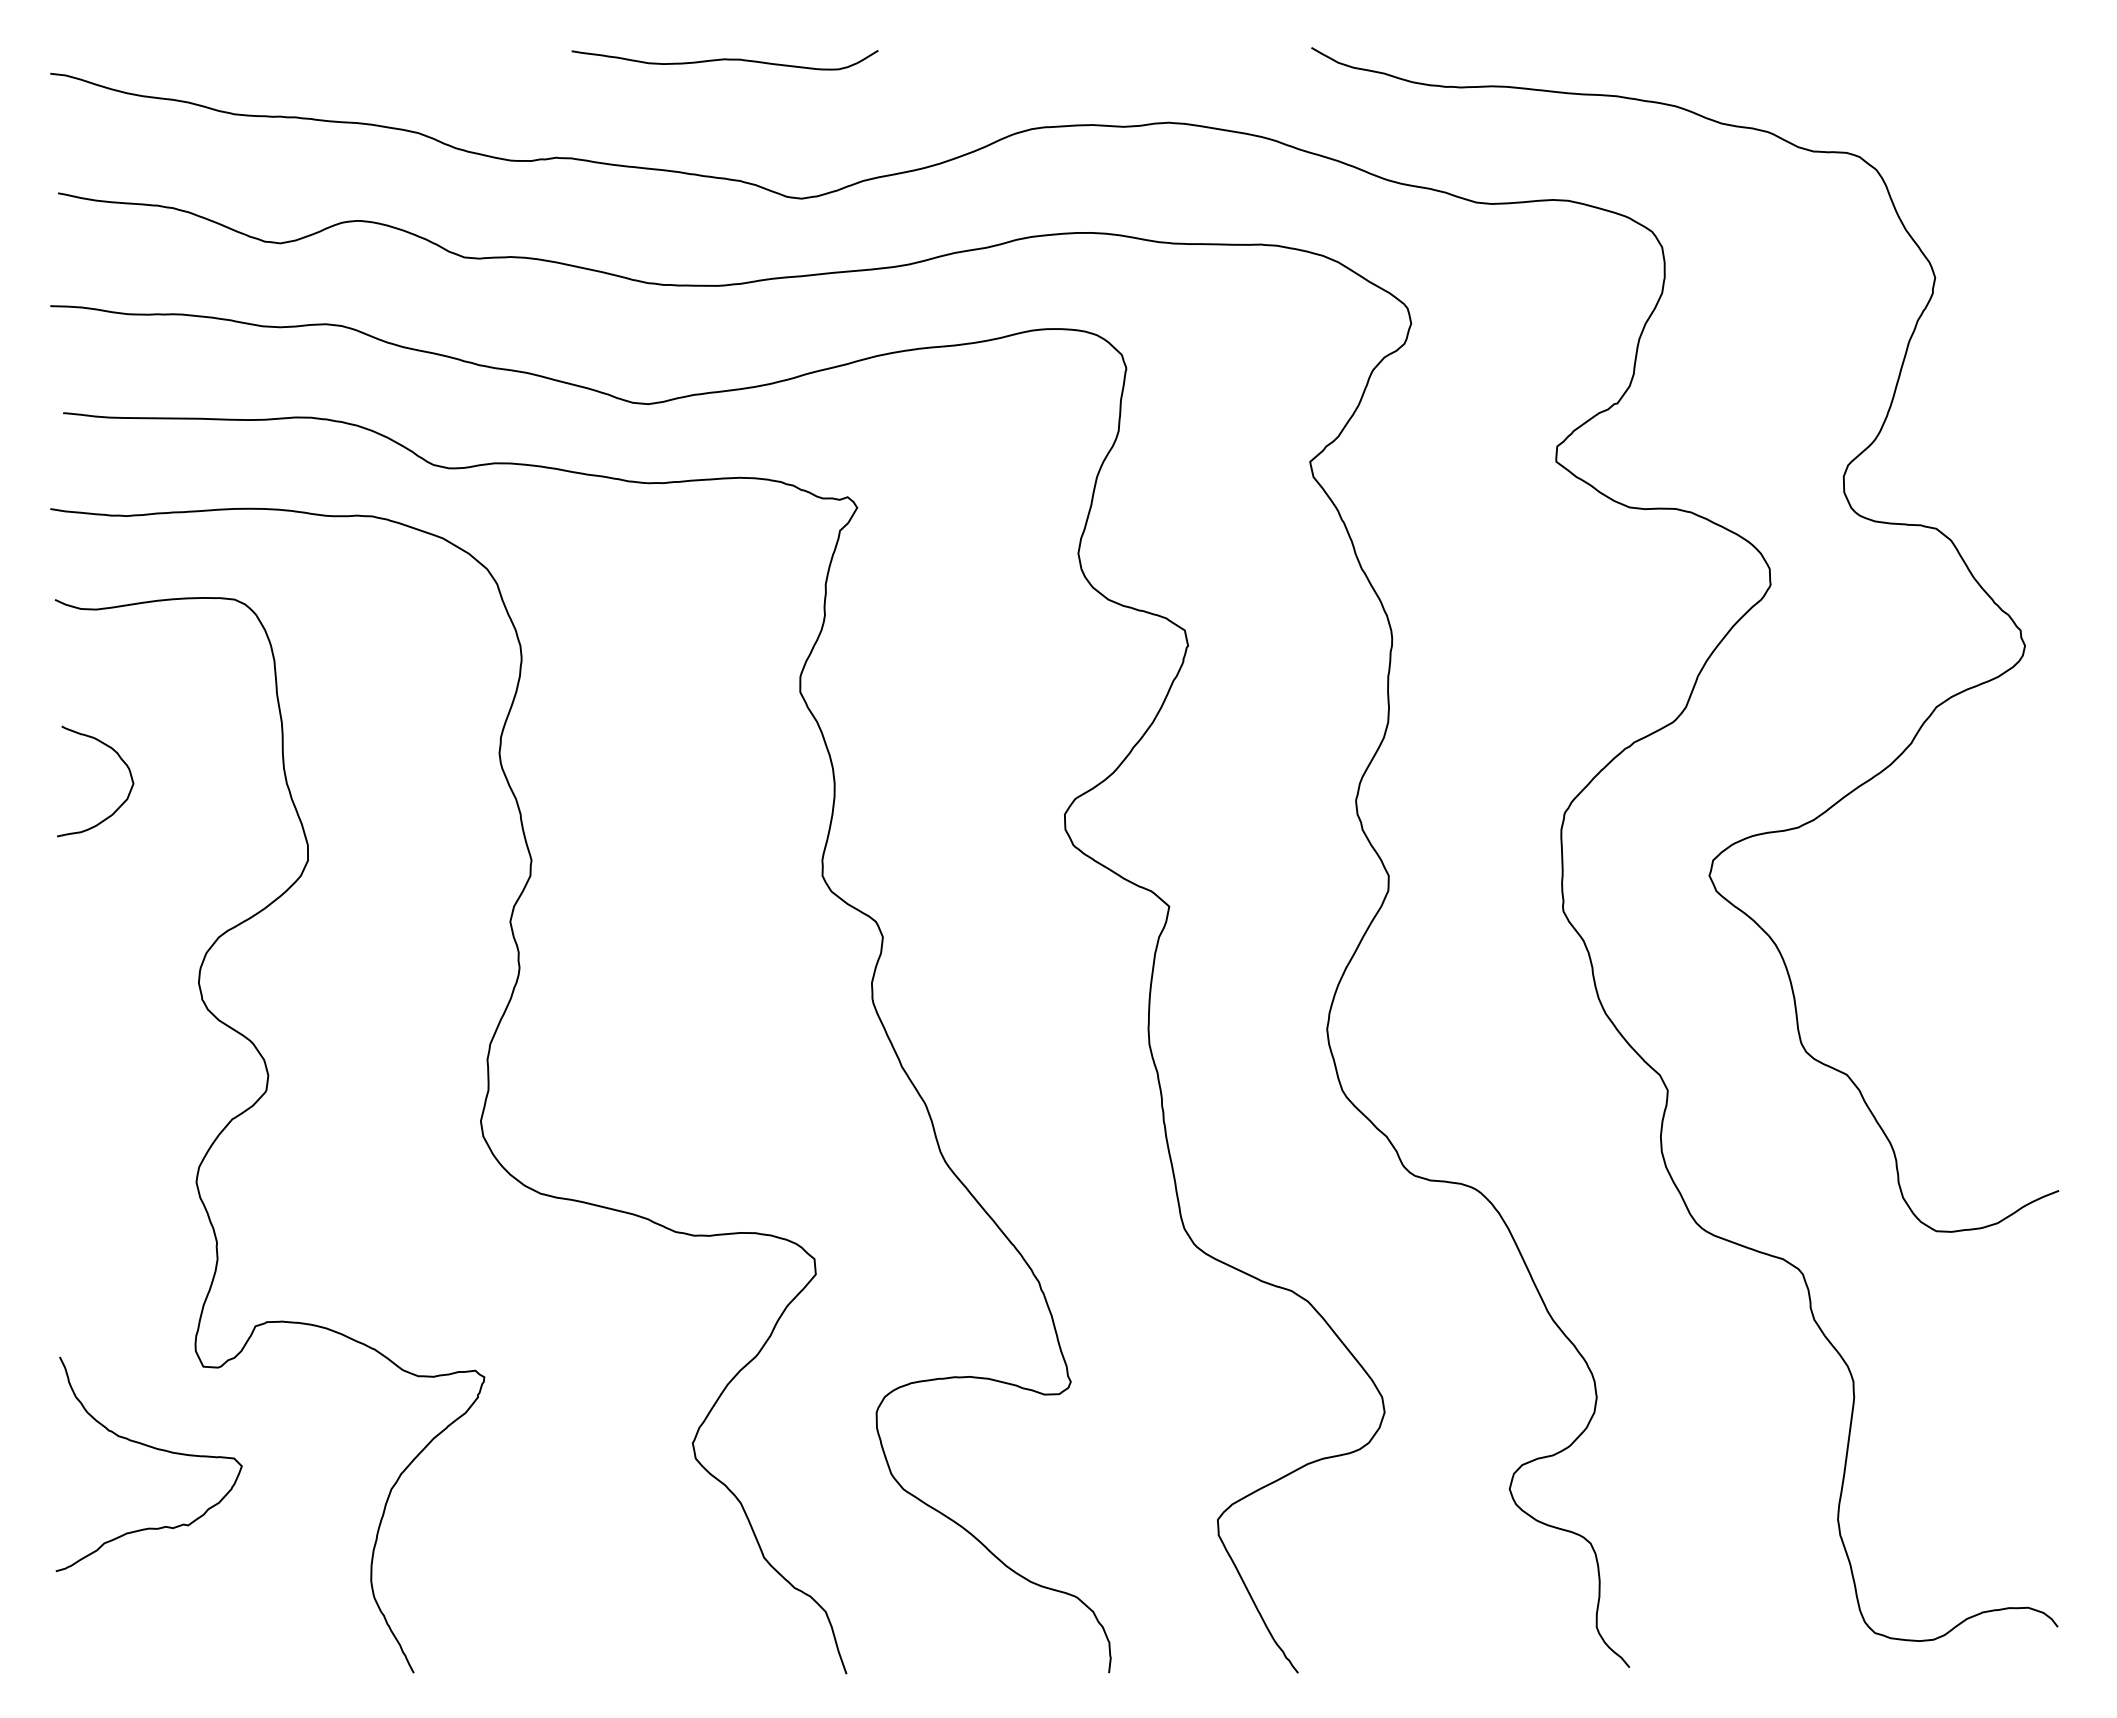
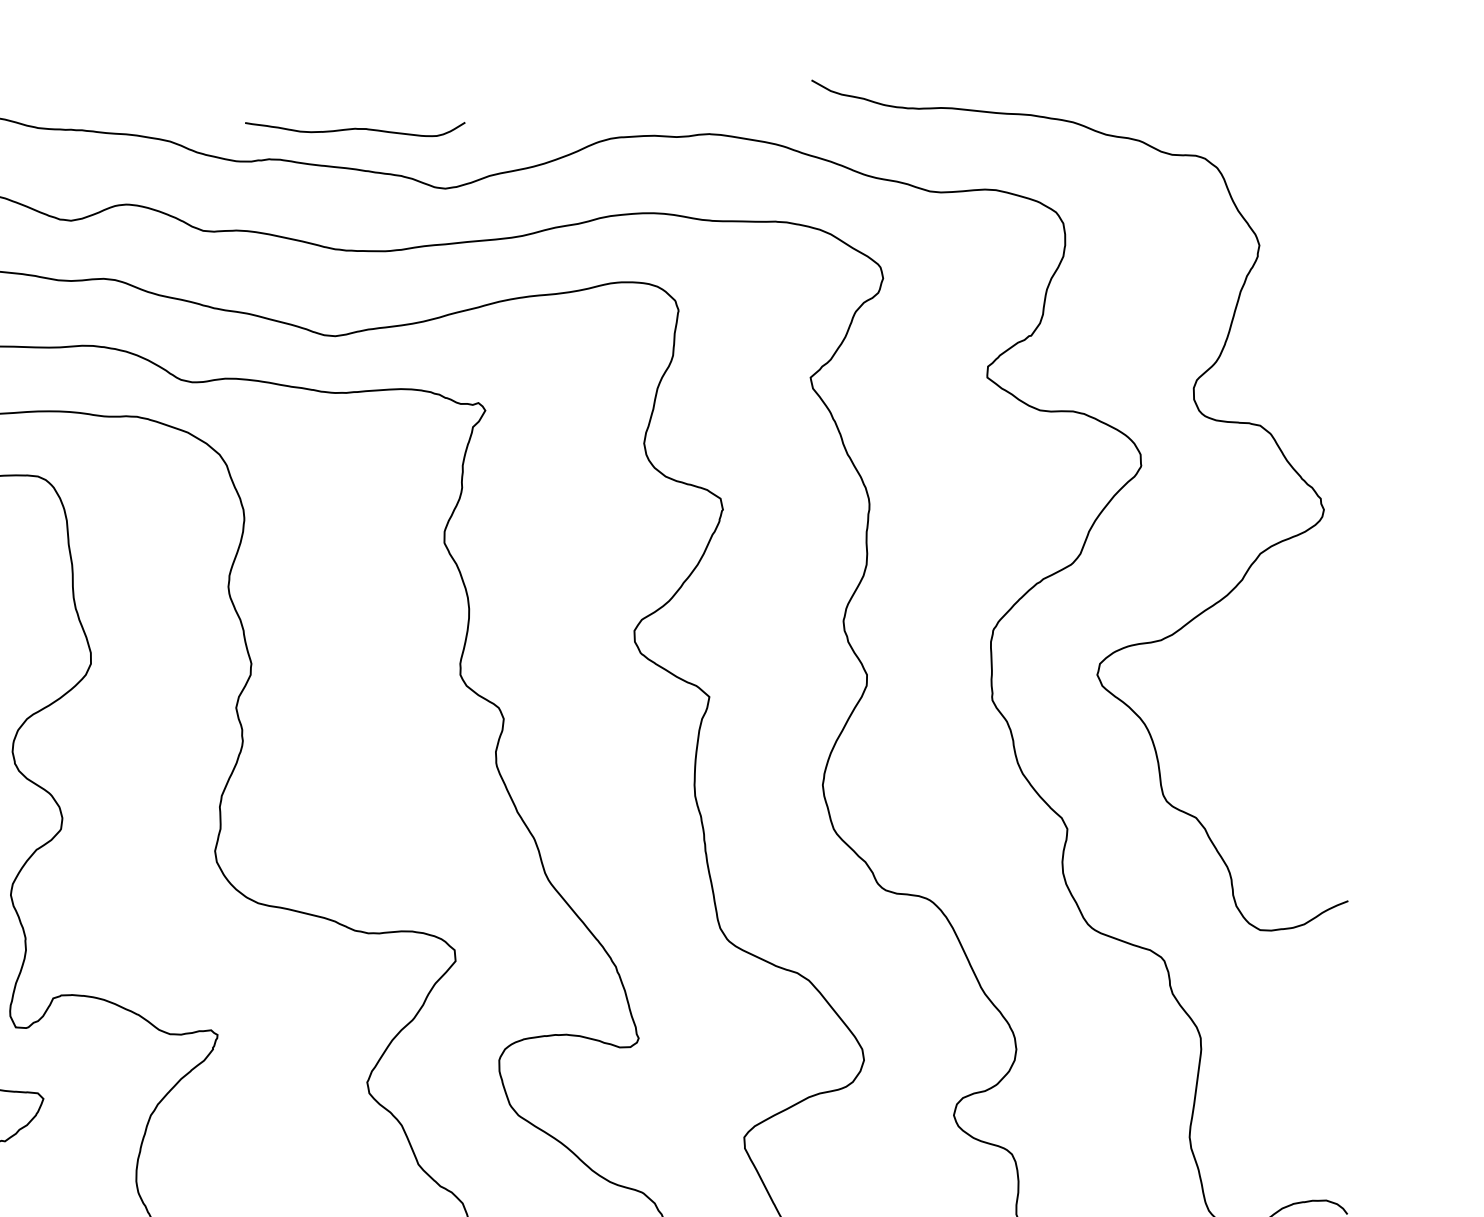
curve: (724, 60) -> (354, 129), moved

